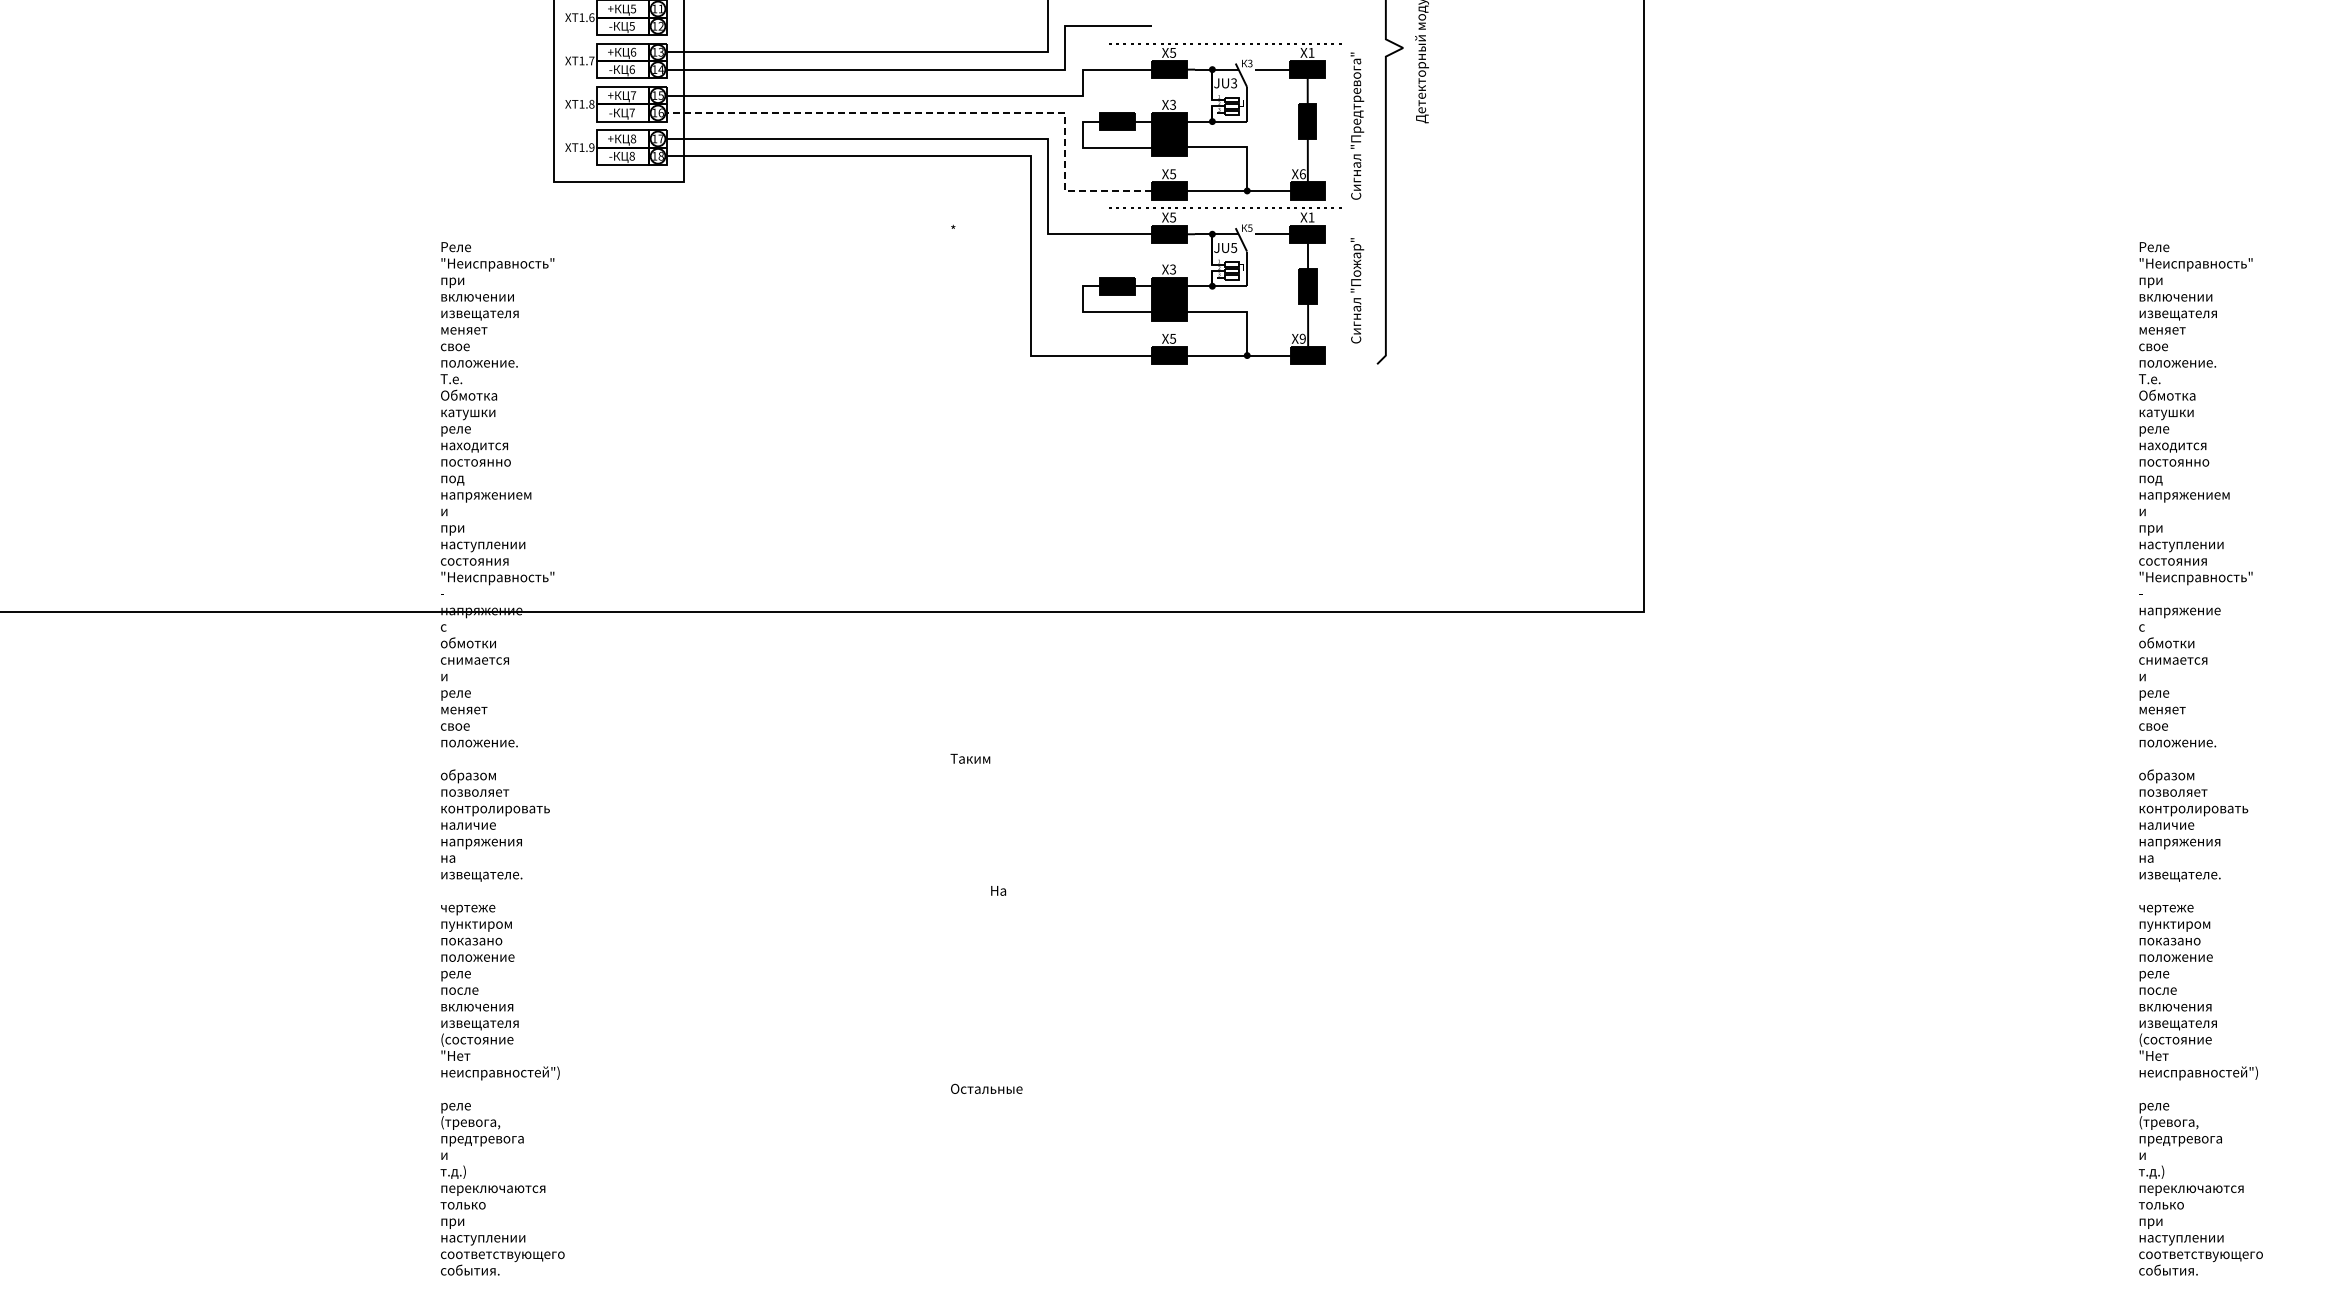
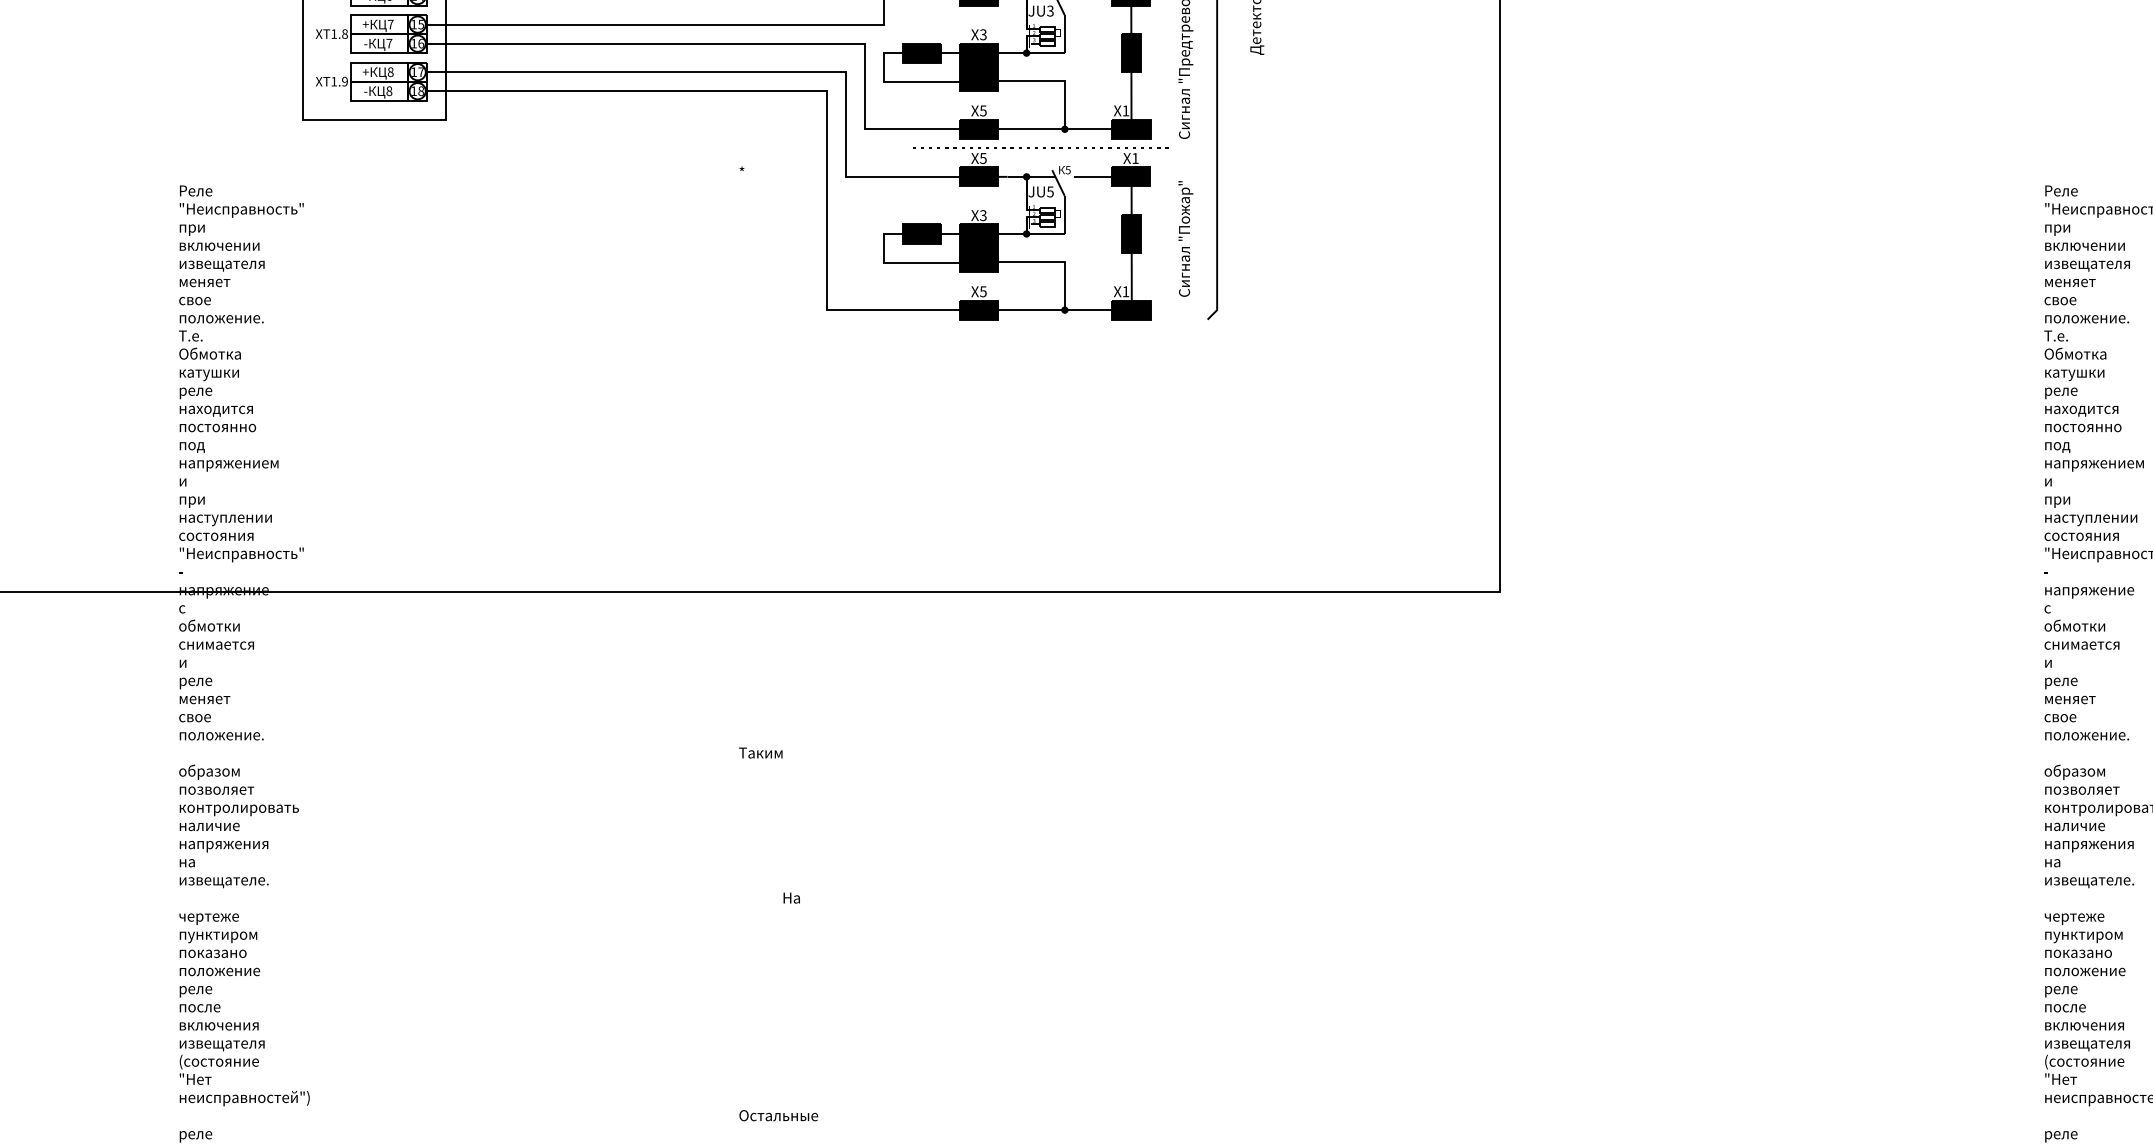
line: (949, 112) -> (737, 43), dashed -> solid
text: (1302, 174) -> (1125, 111), X6 -> X1
text: (1302, 338) -> (1125, 291), X9 -> X1

